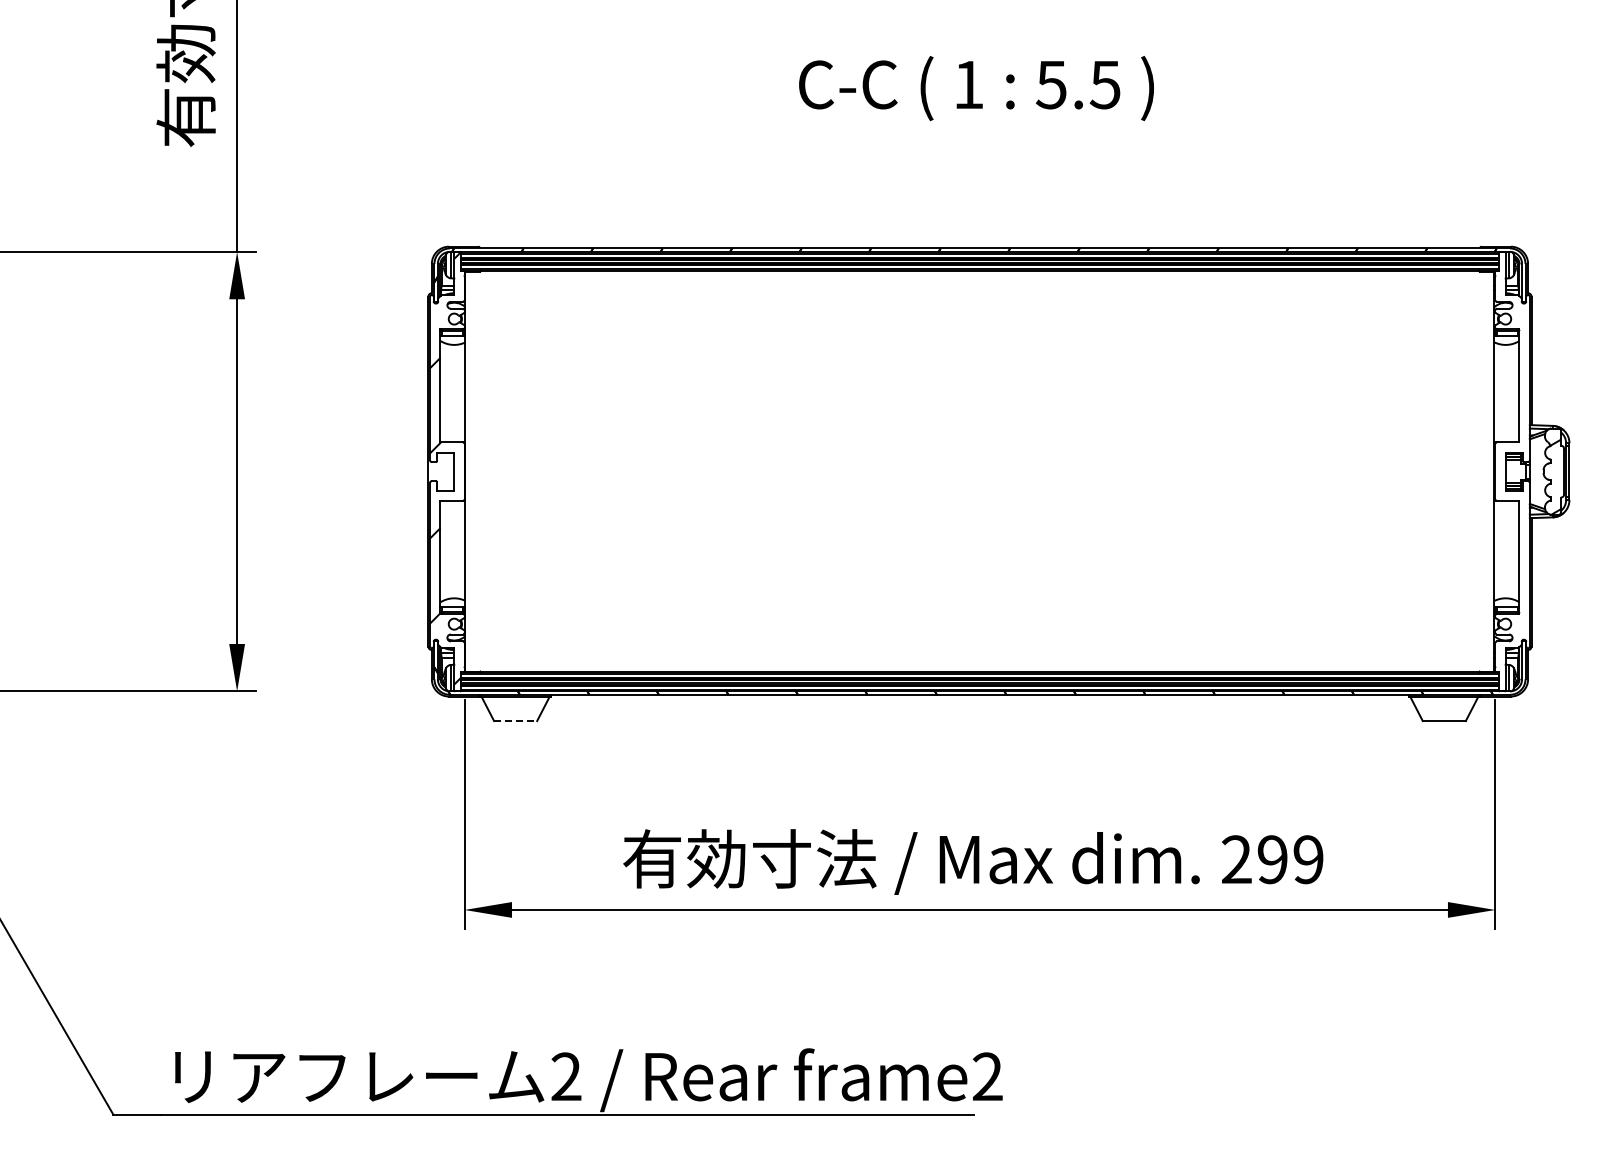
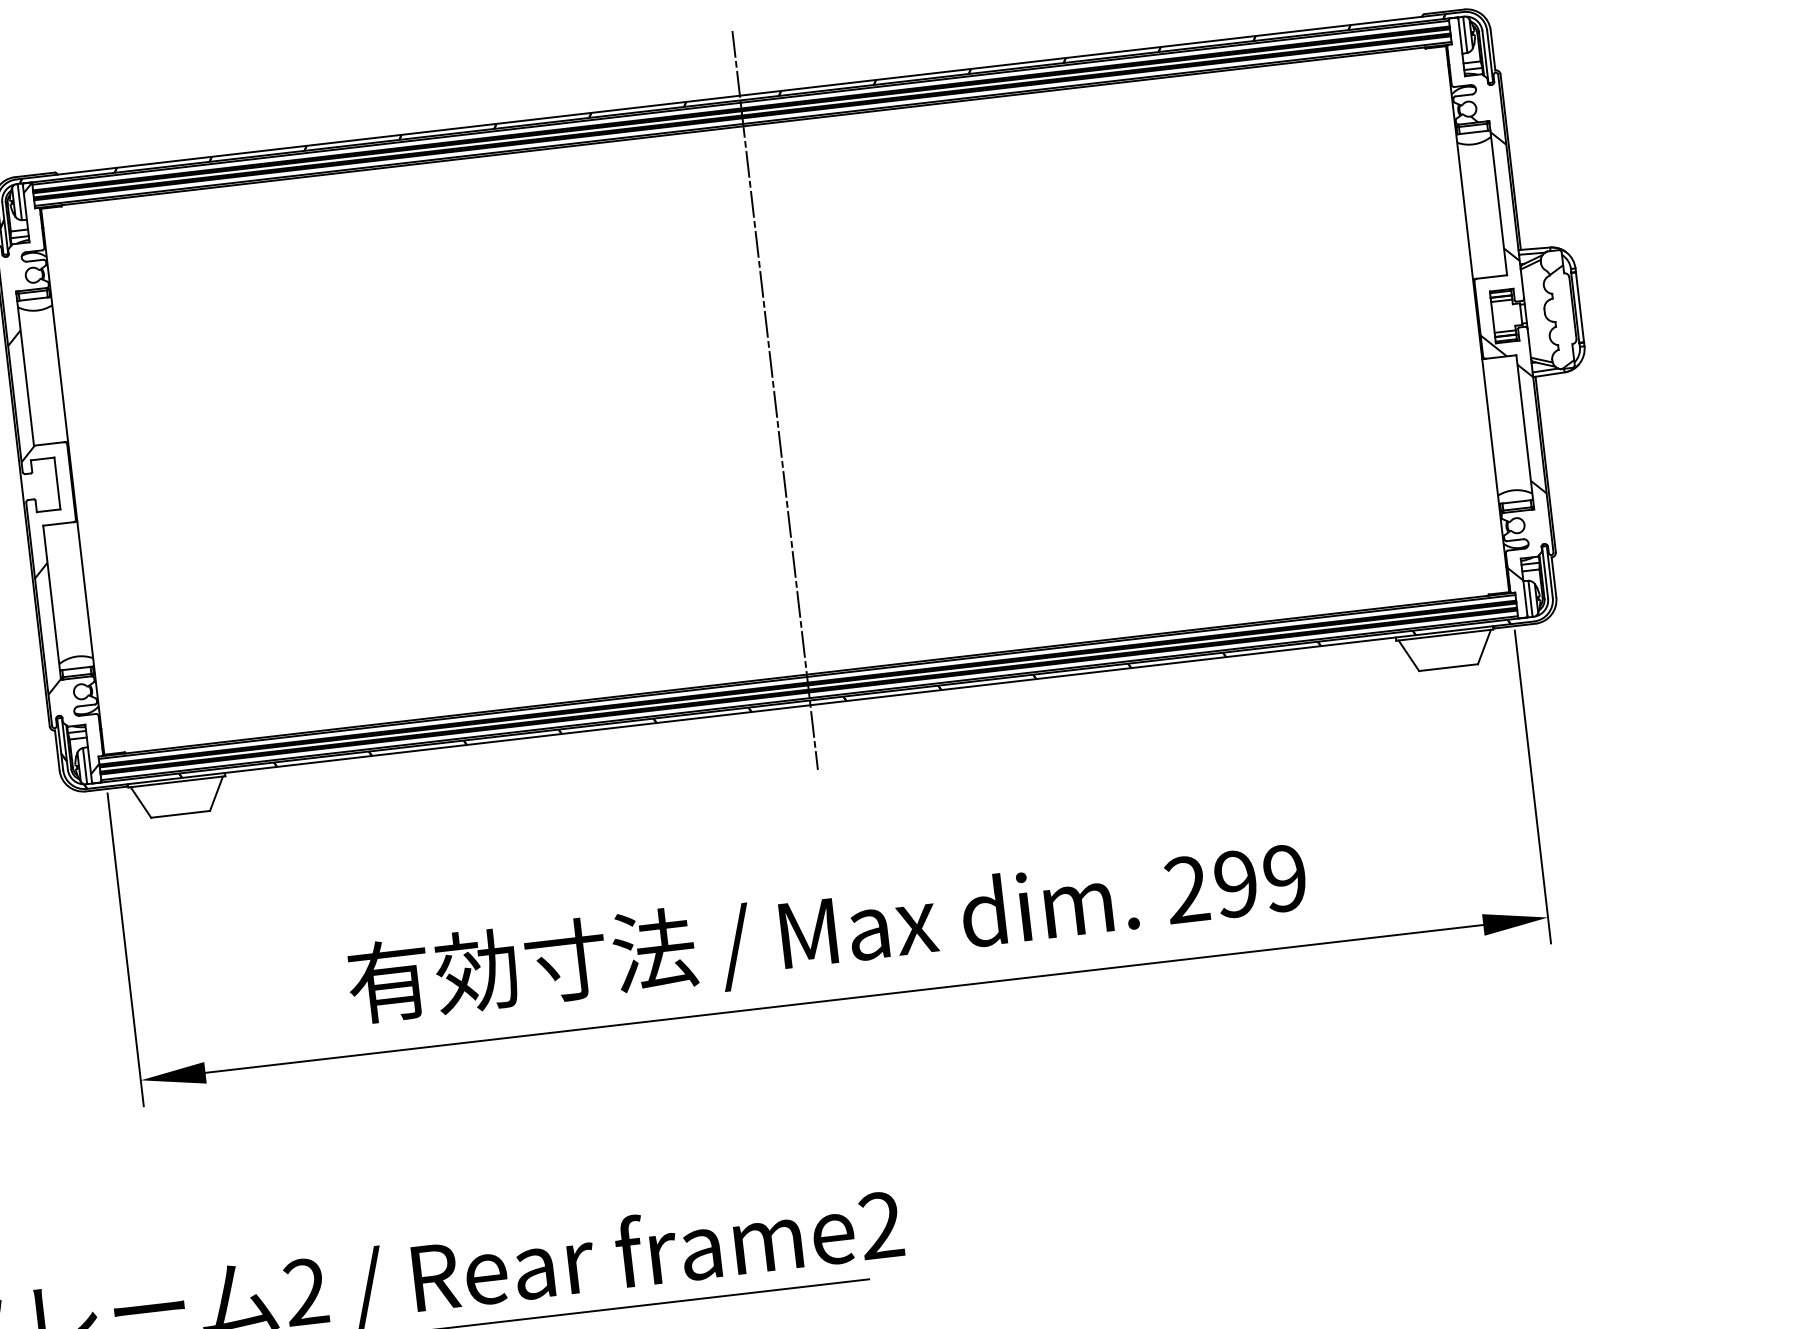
line: (979, 471) -> (774, 400), added
hatch: (1512, 491) -> (1505, 343), added
line: (515, 721) -> (180, 814), dashed -> solid

